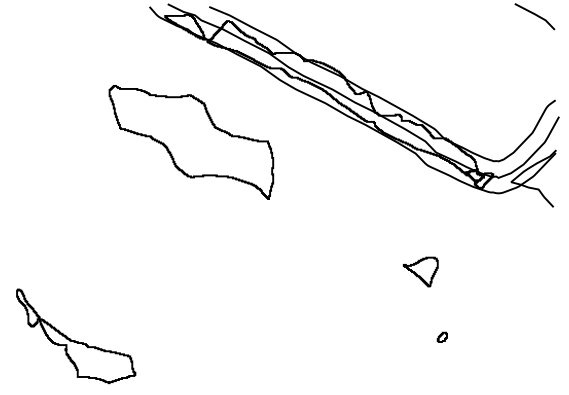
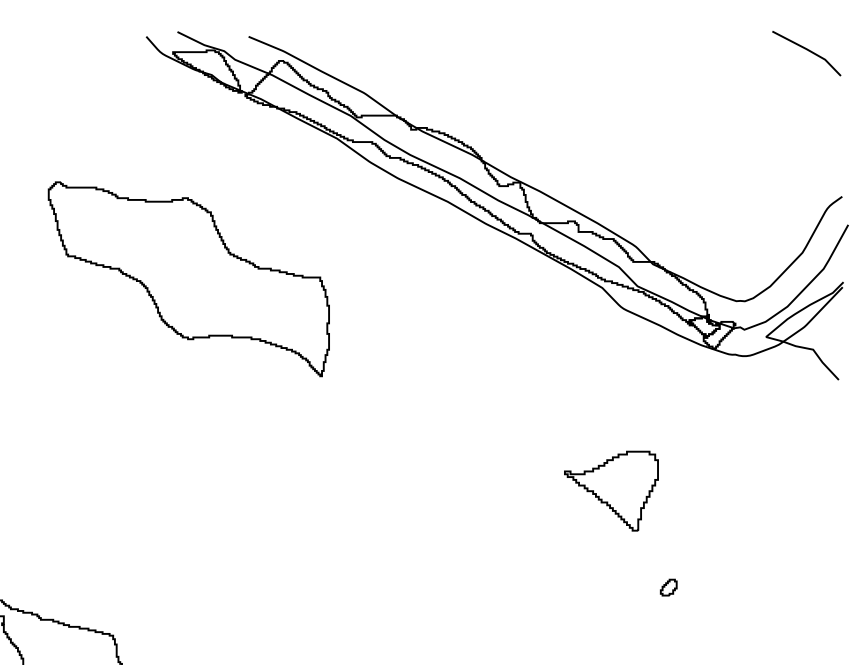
part: (191, 142) -> (189, 279), moved
part: (420, 271) -> (610, 490), size x1.6
part: (441, 336) -> (667, 586), moved

